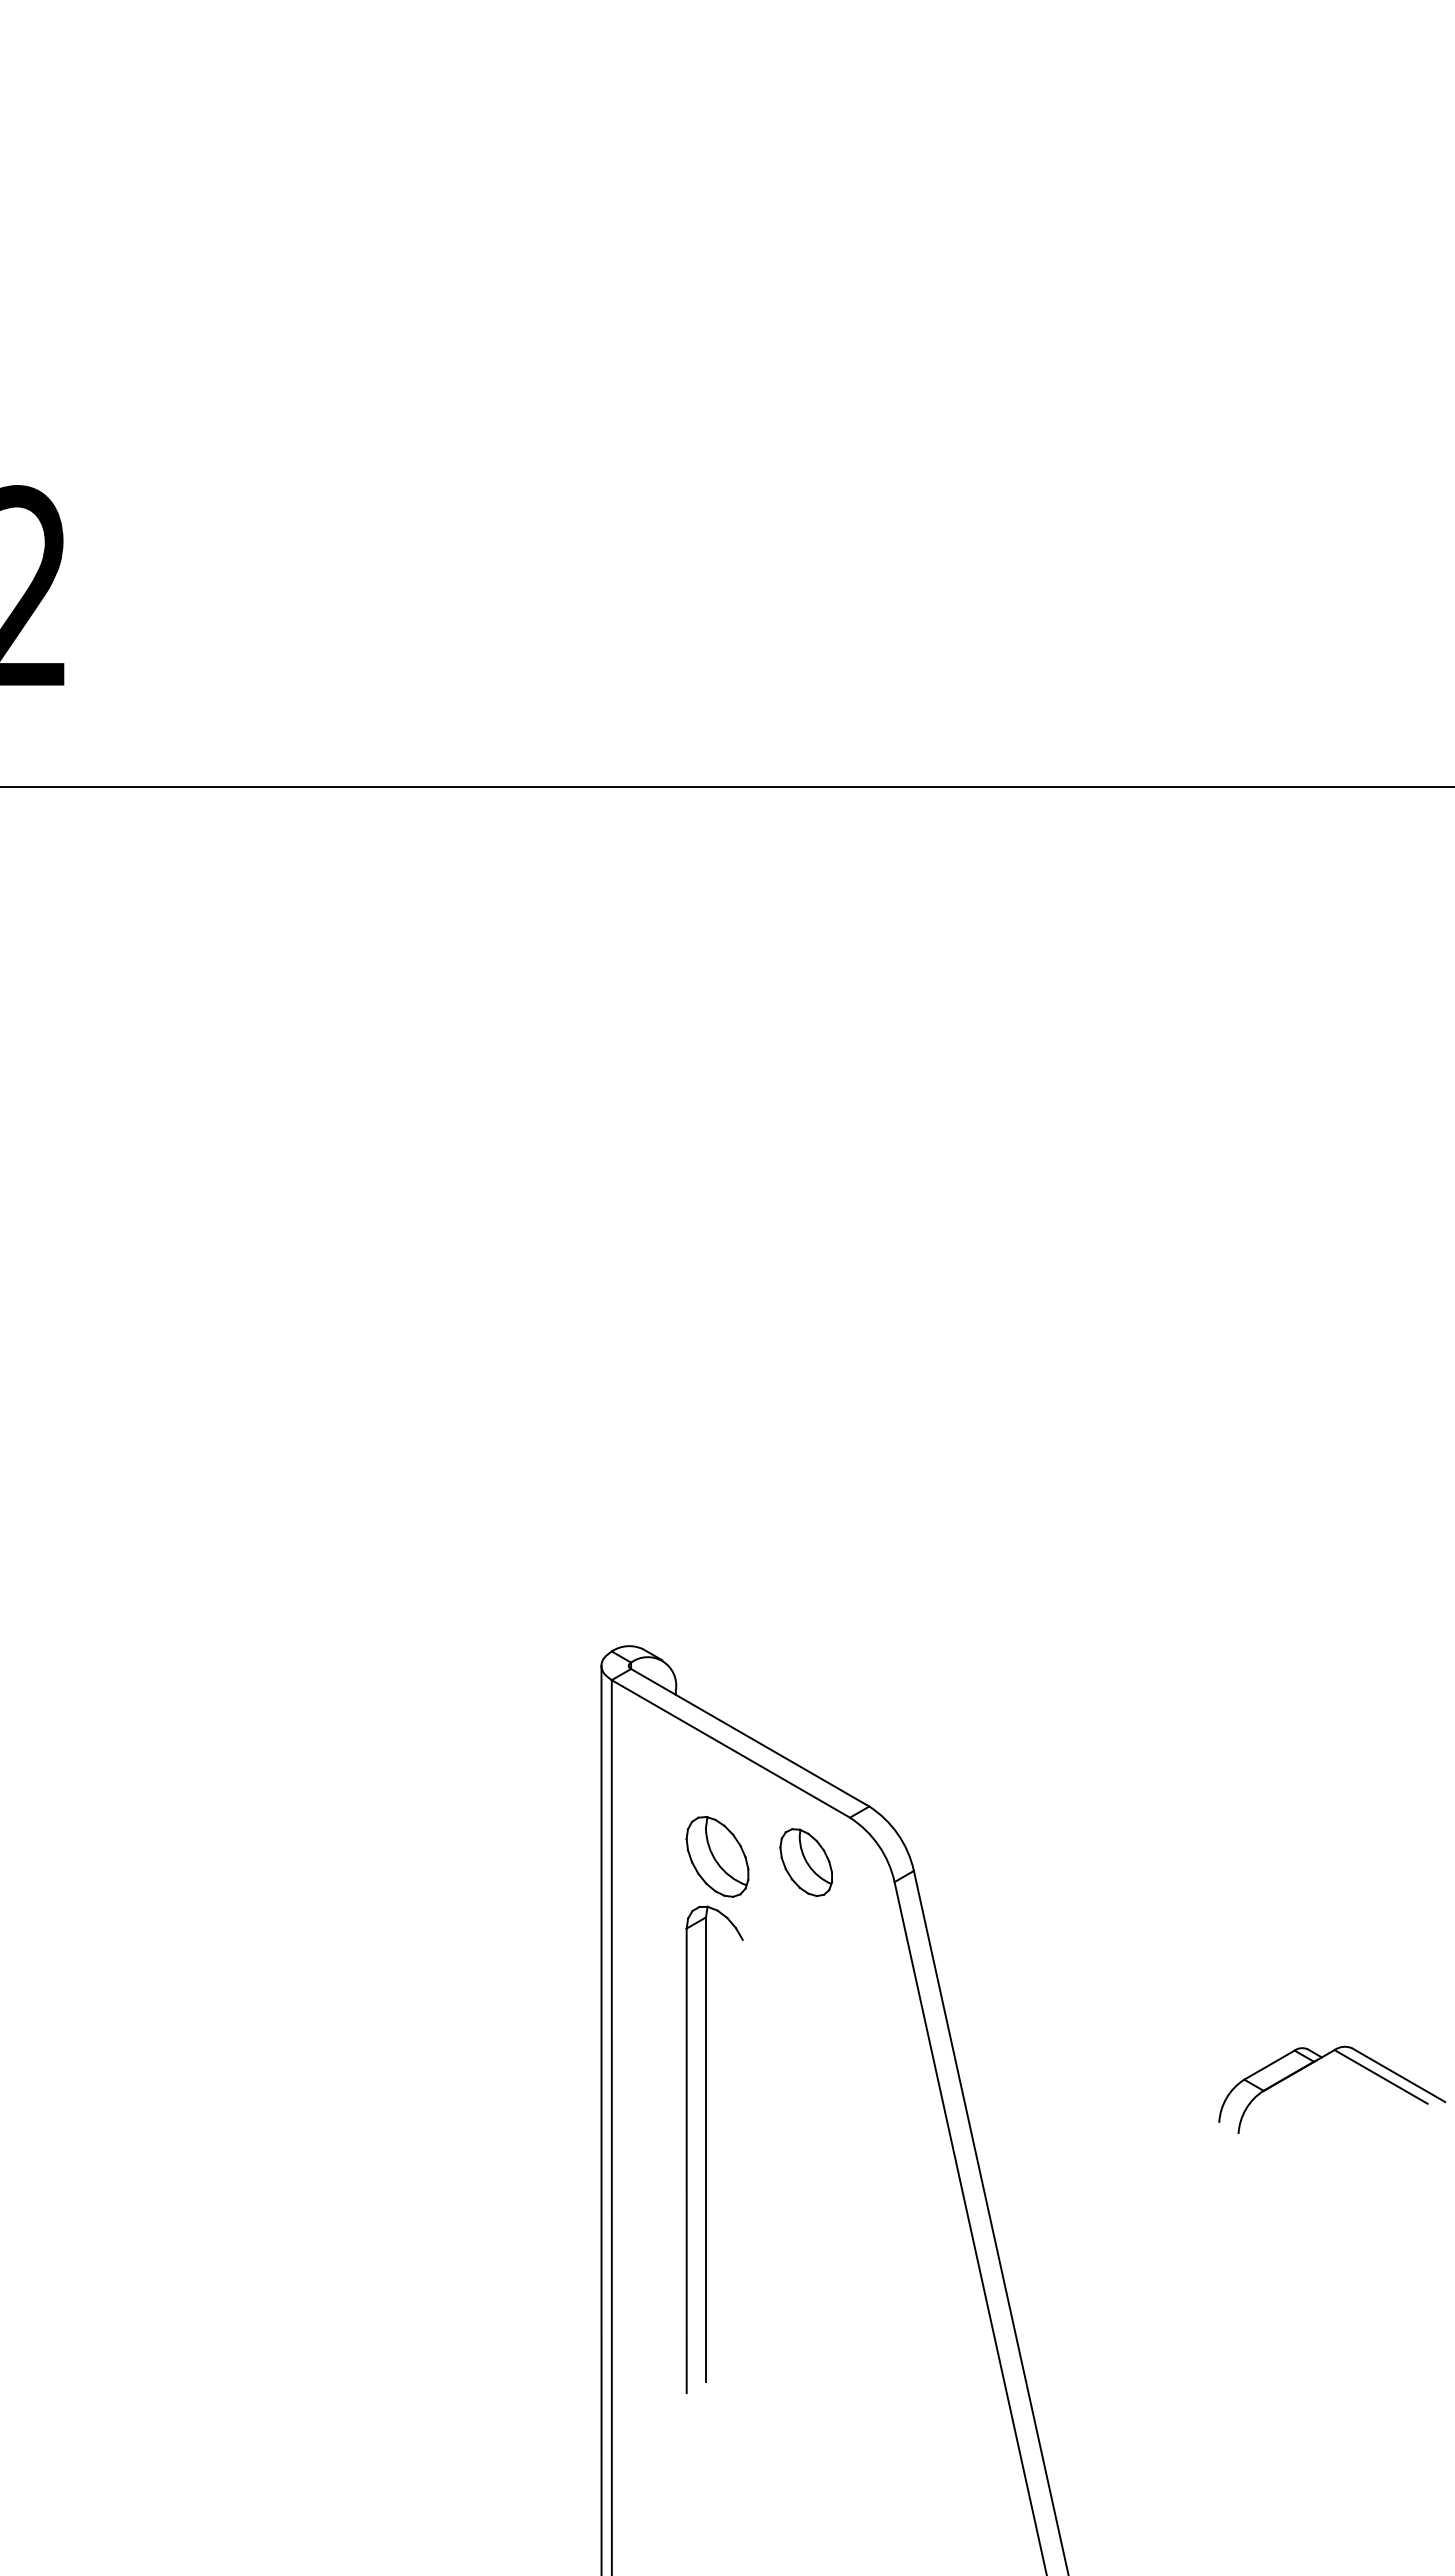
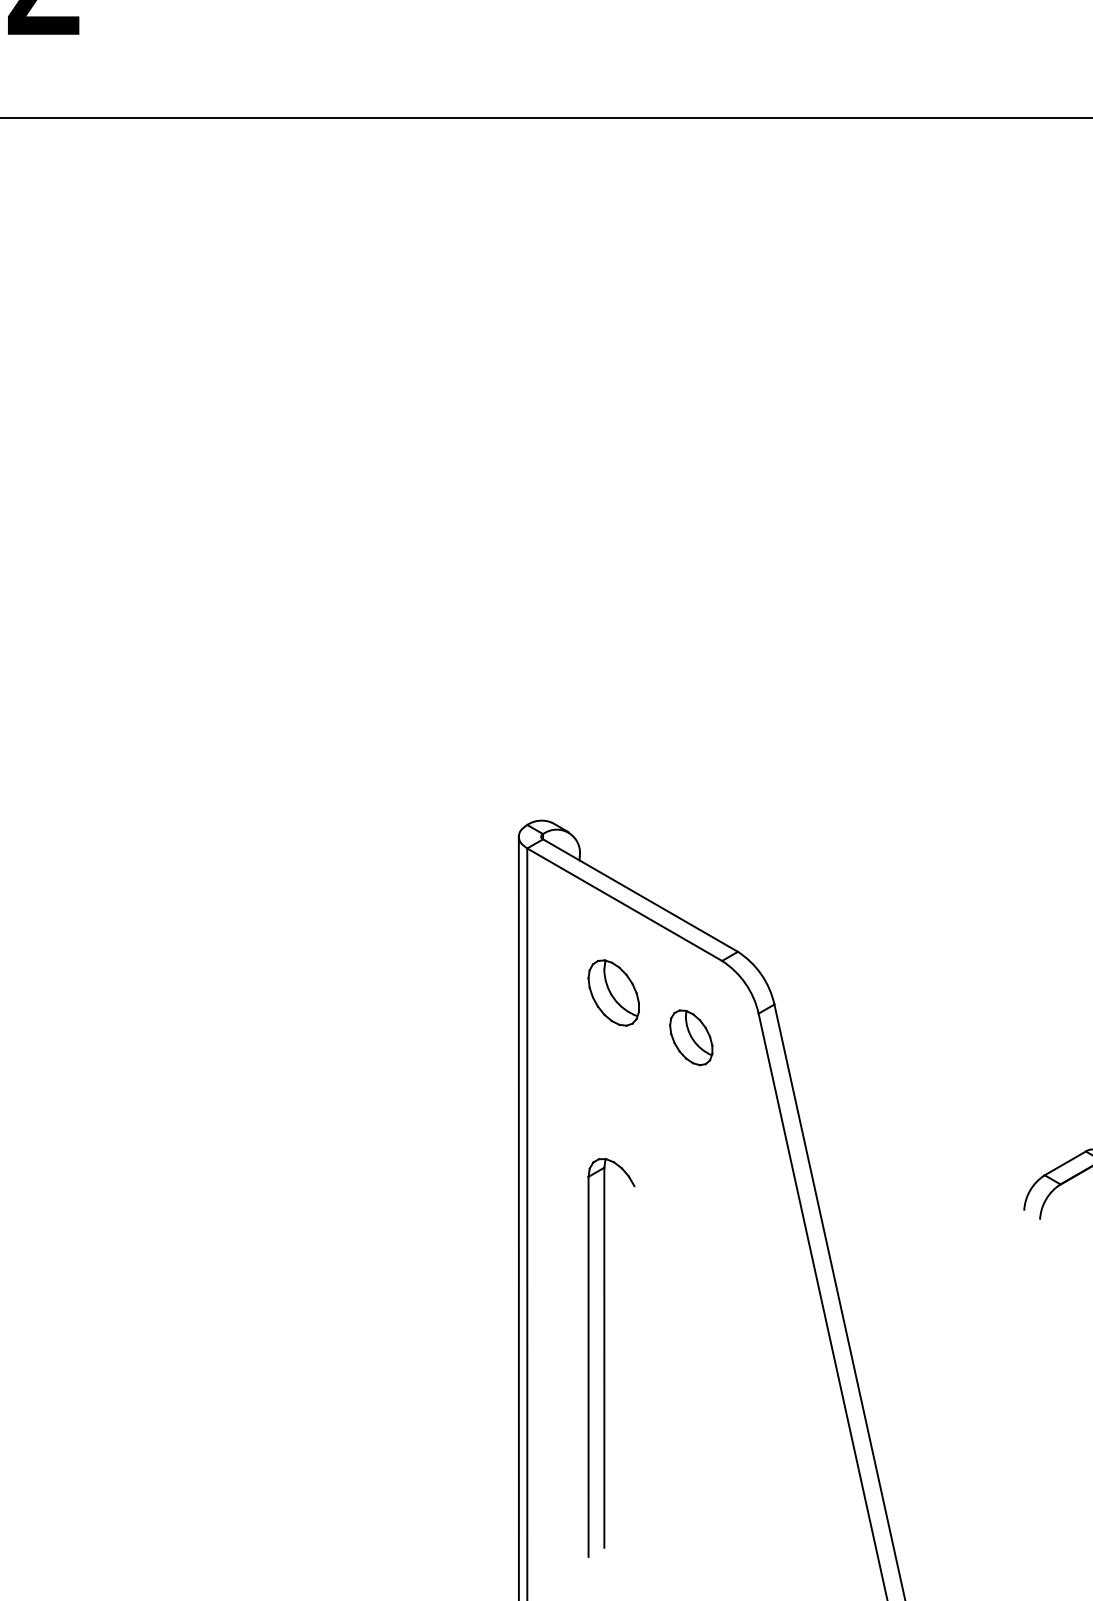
part: (805, 1862) -> (690, 1037), moved
part: (706, 2149) -> (604, 1357), moved

